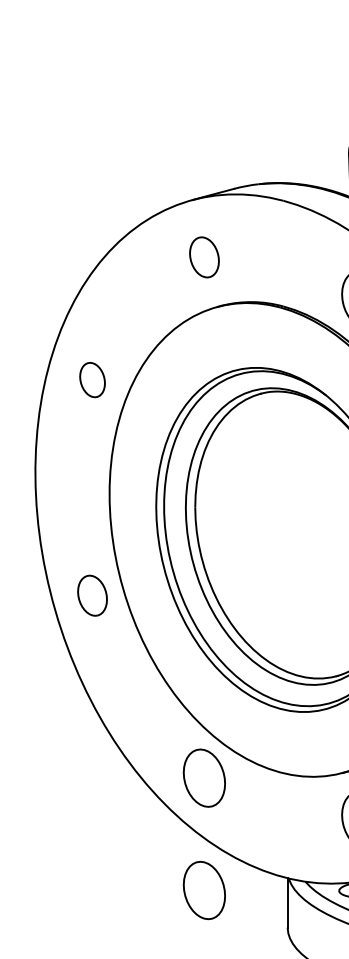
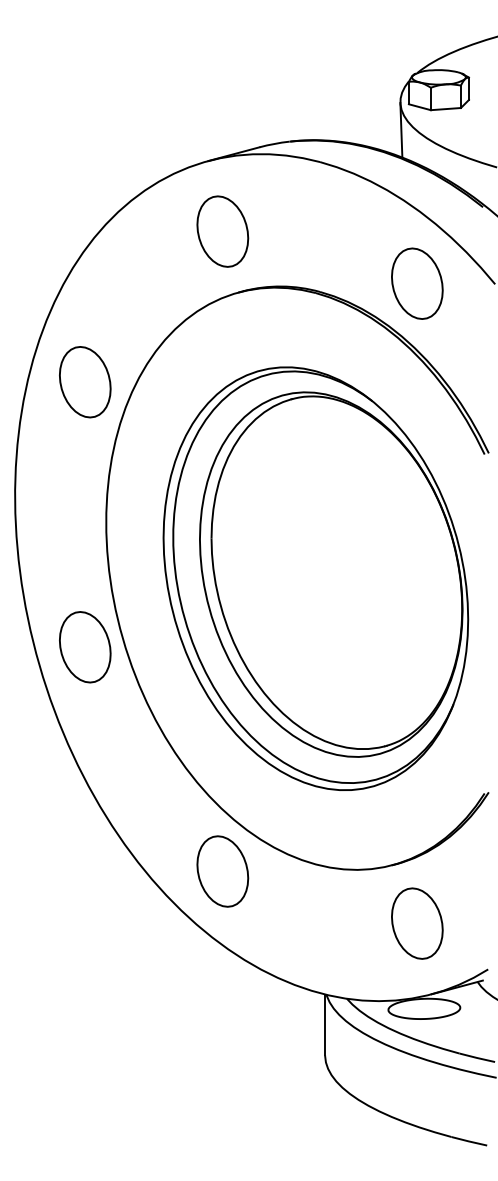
part: (204, 257) -> (222, 231), size x1.43
part: (92, 380) -> (85, 382), size x1.67
part: (92, 595) -> (85, 647), size x1.43
part: (204, 890) -> (222, 1009), removed

